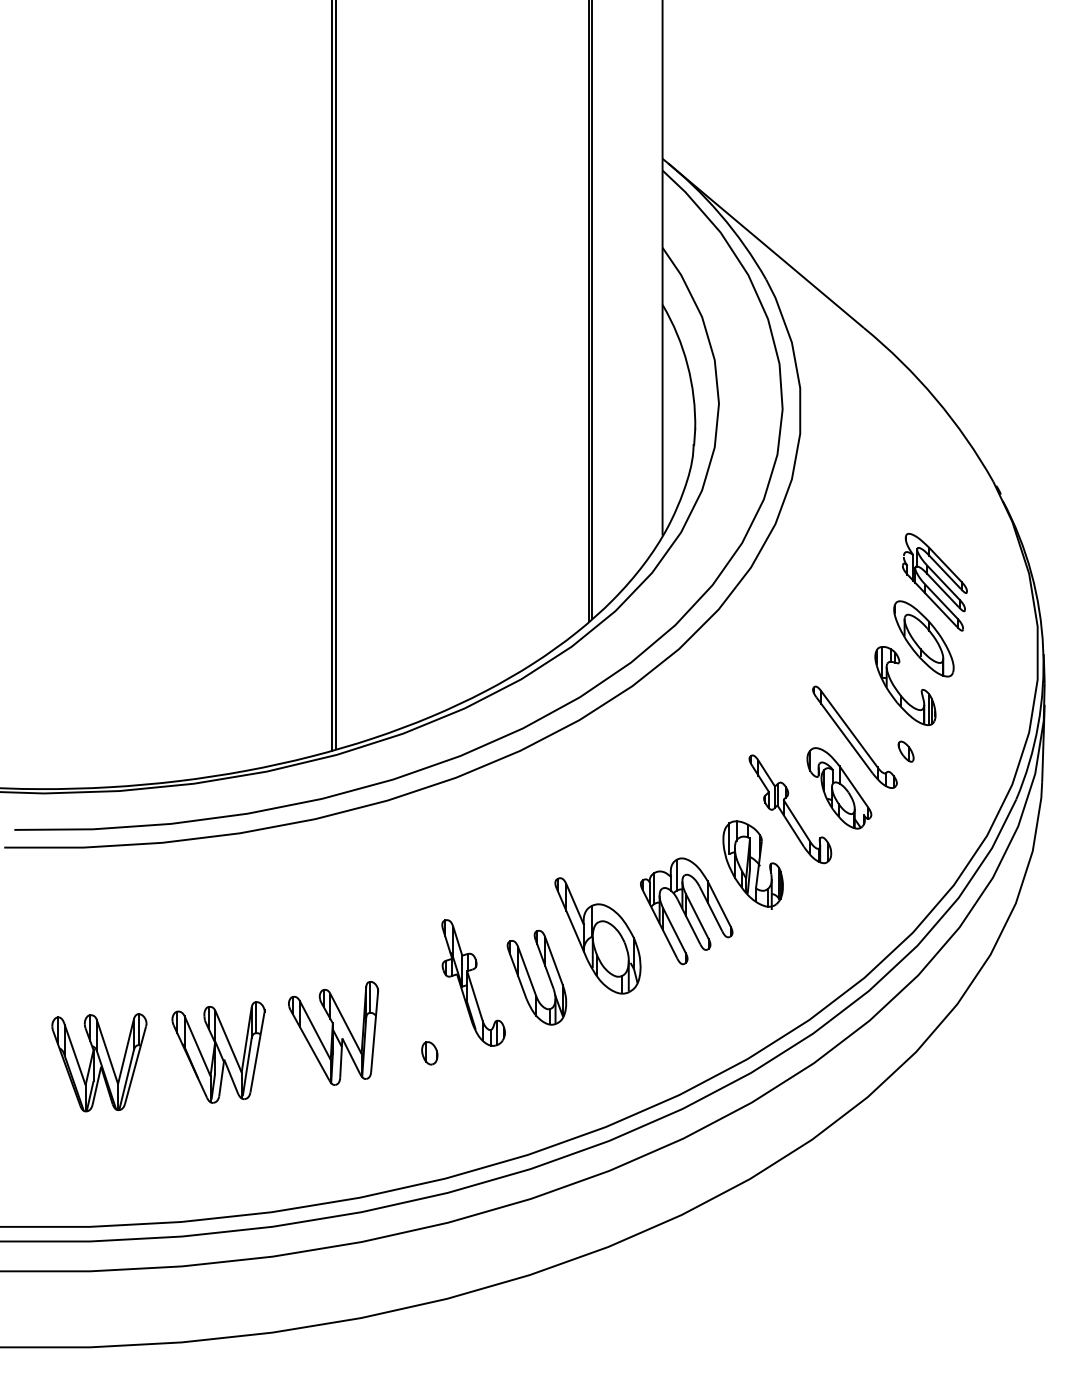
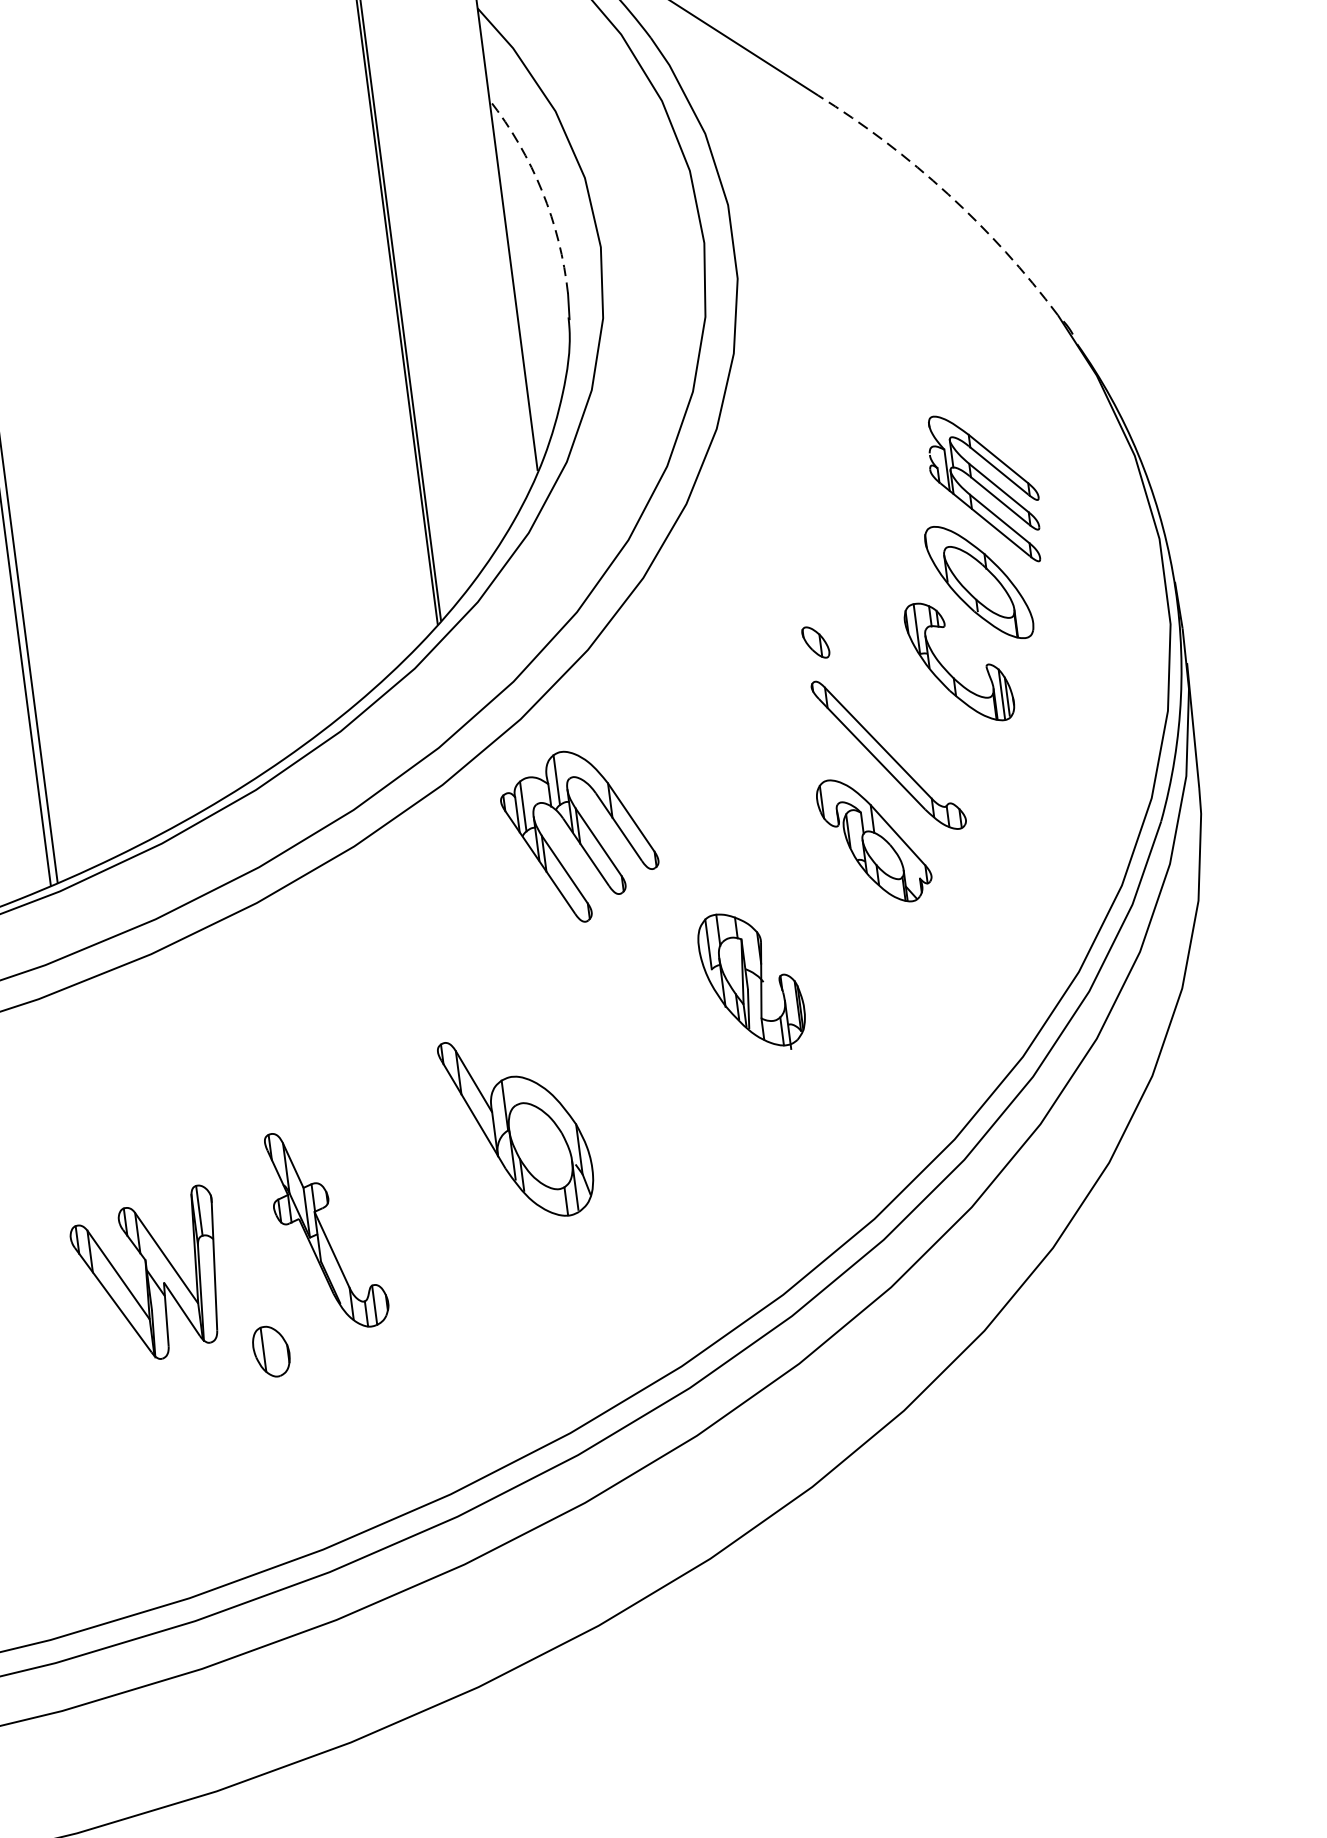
arc: (687, 364) -> (542, 190), solid -> dashed
arc: (935, 398) -> (947, 193), solid -> dashed
part: (905, 751) -> (814, 642), moved
part: (790, 809) -> (800, 884), removed
part: (686, 911) -> (580, 836), moved
part: (536, 977) -> (427, 1207), removed
part: (333, 1033) -> (148, 1276), moved
part: (429, 1053) -> (271, 1351), size x1.4

